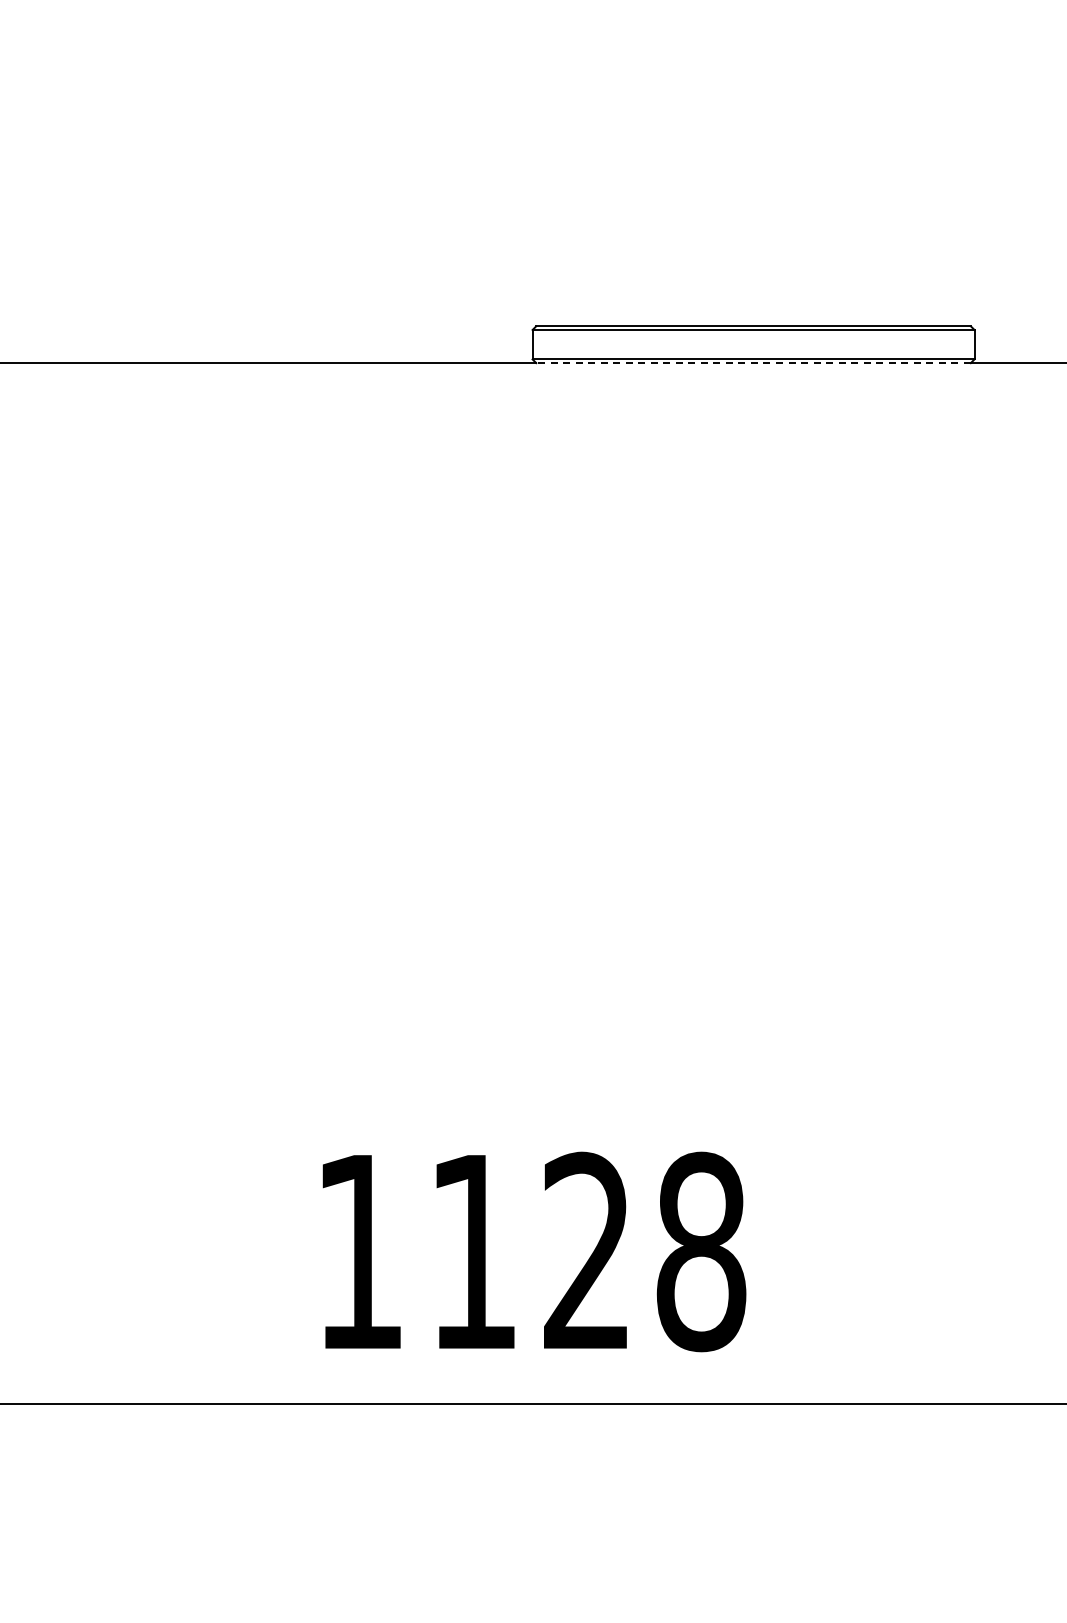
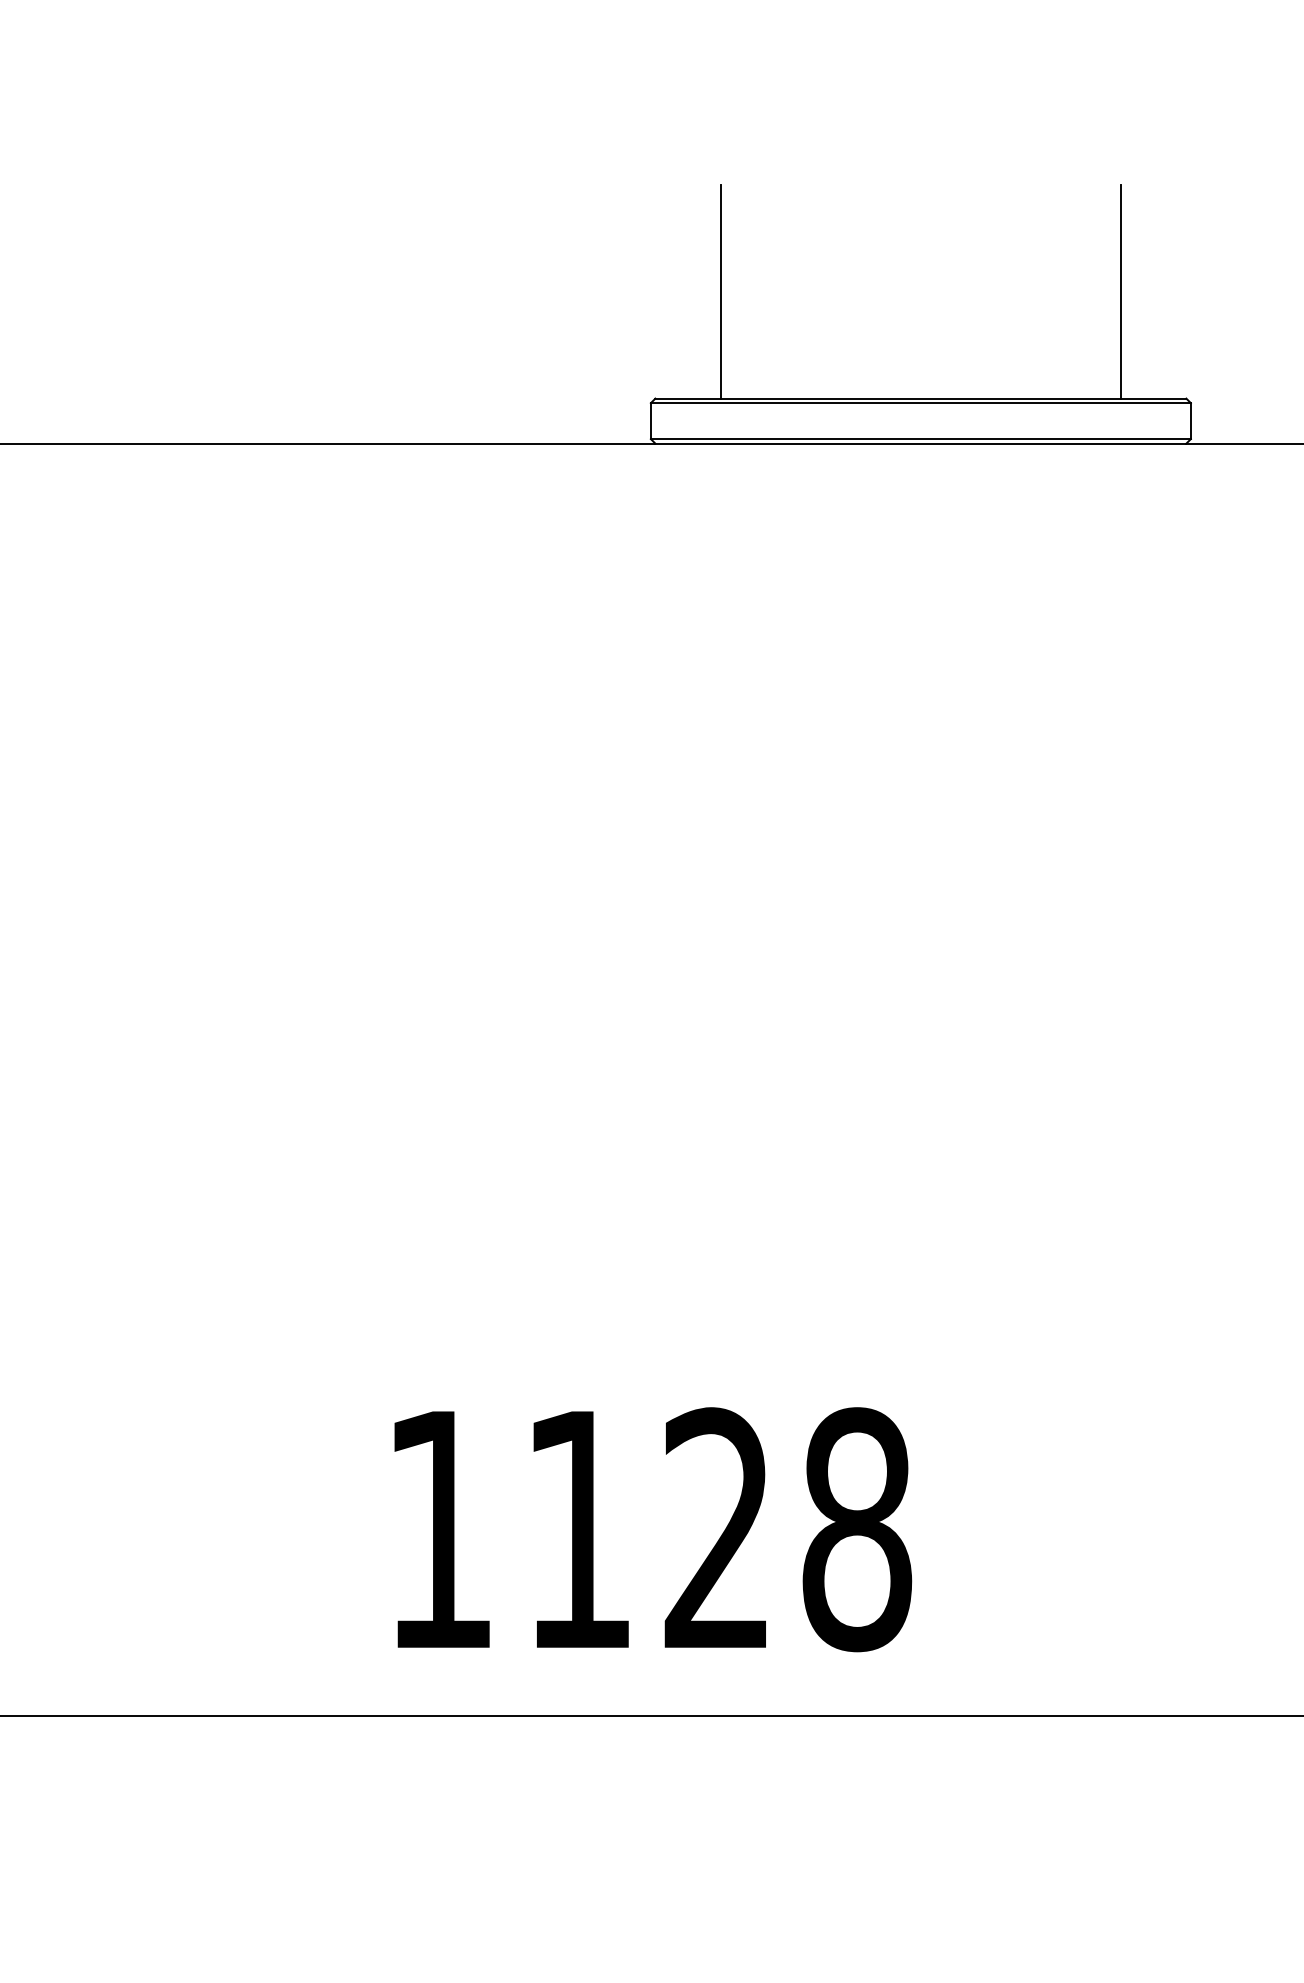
line: (589, 238) -> (720, 291), added
line: (917, 238) -> (1121, 291), added
line: (753, 363) -> (920, 444), dashed -> solid

